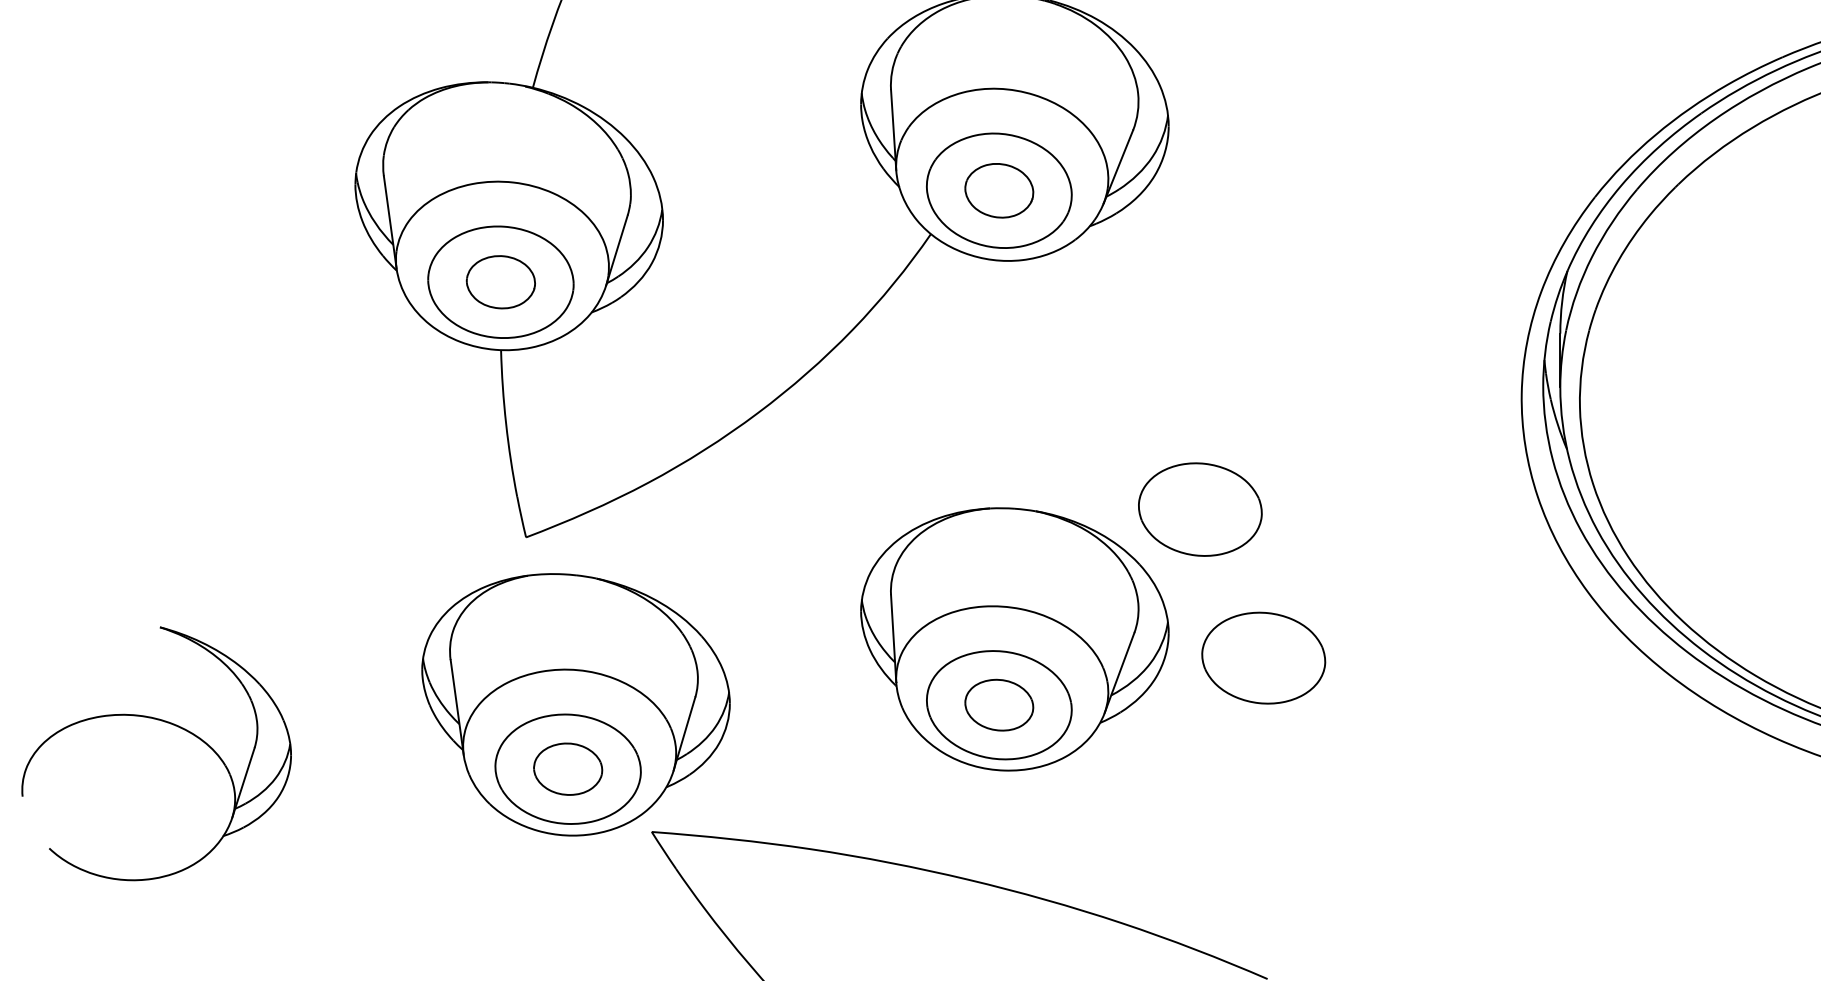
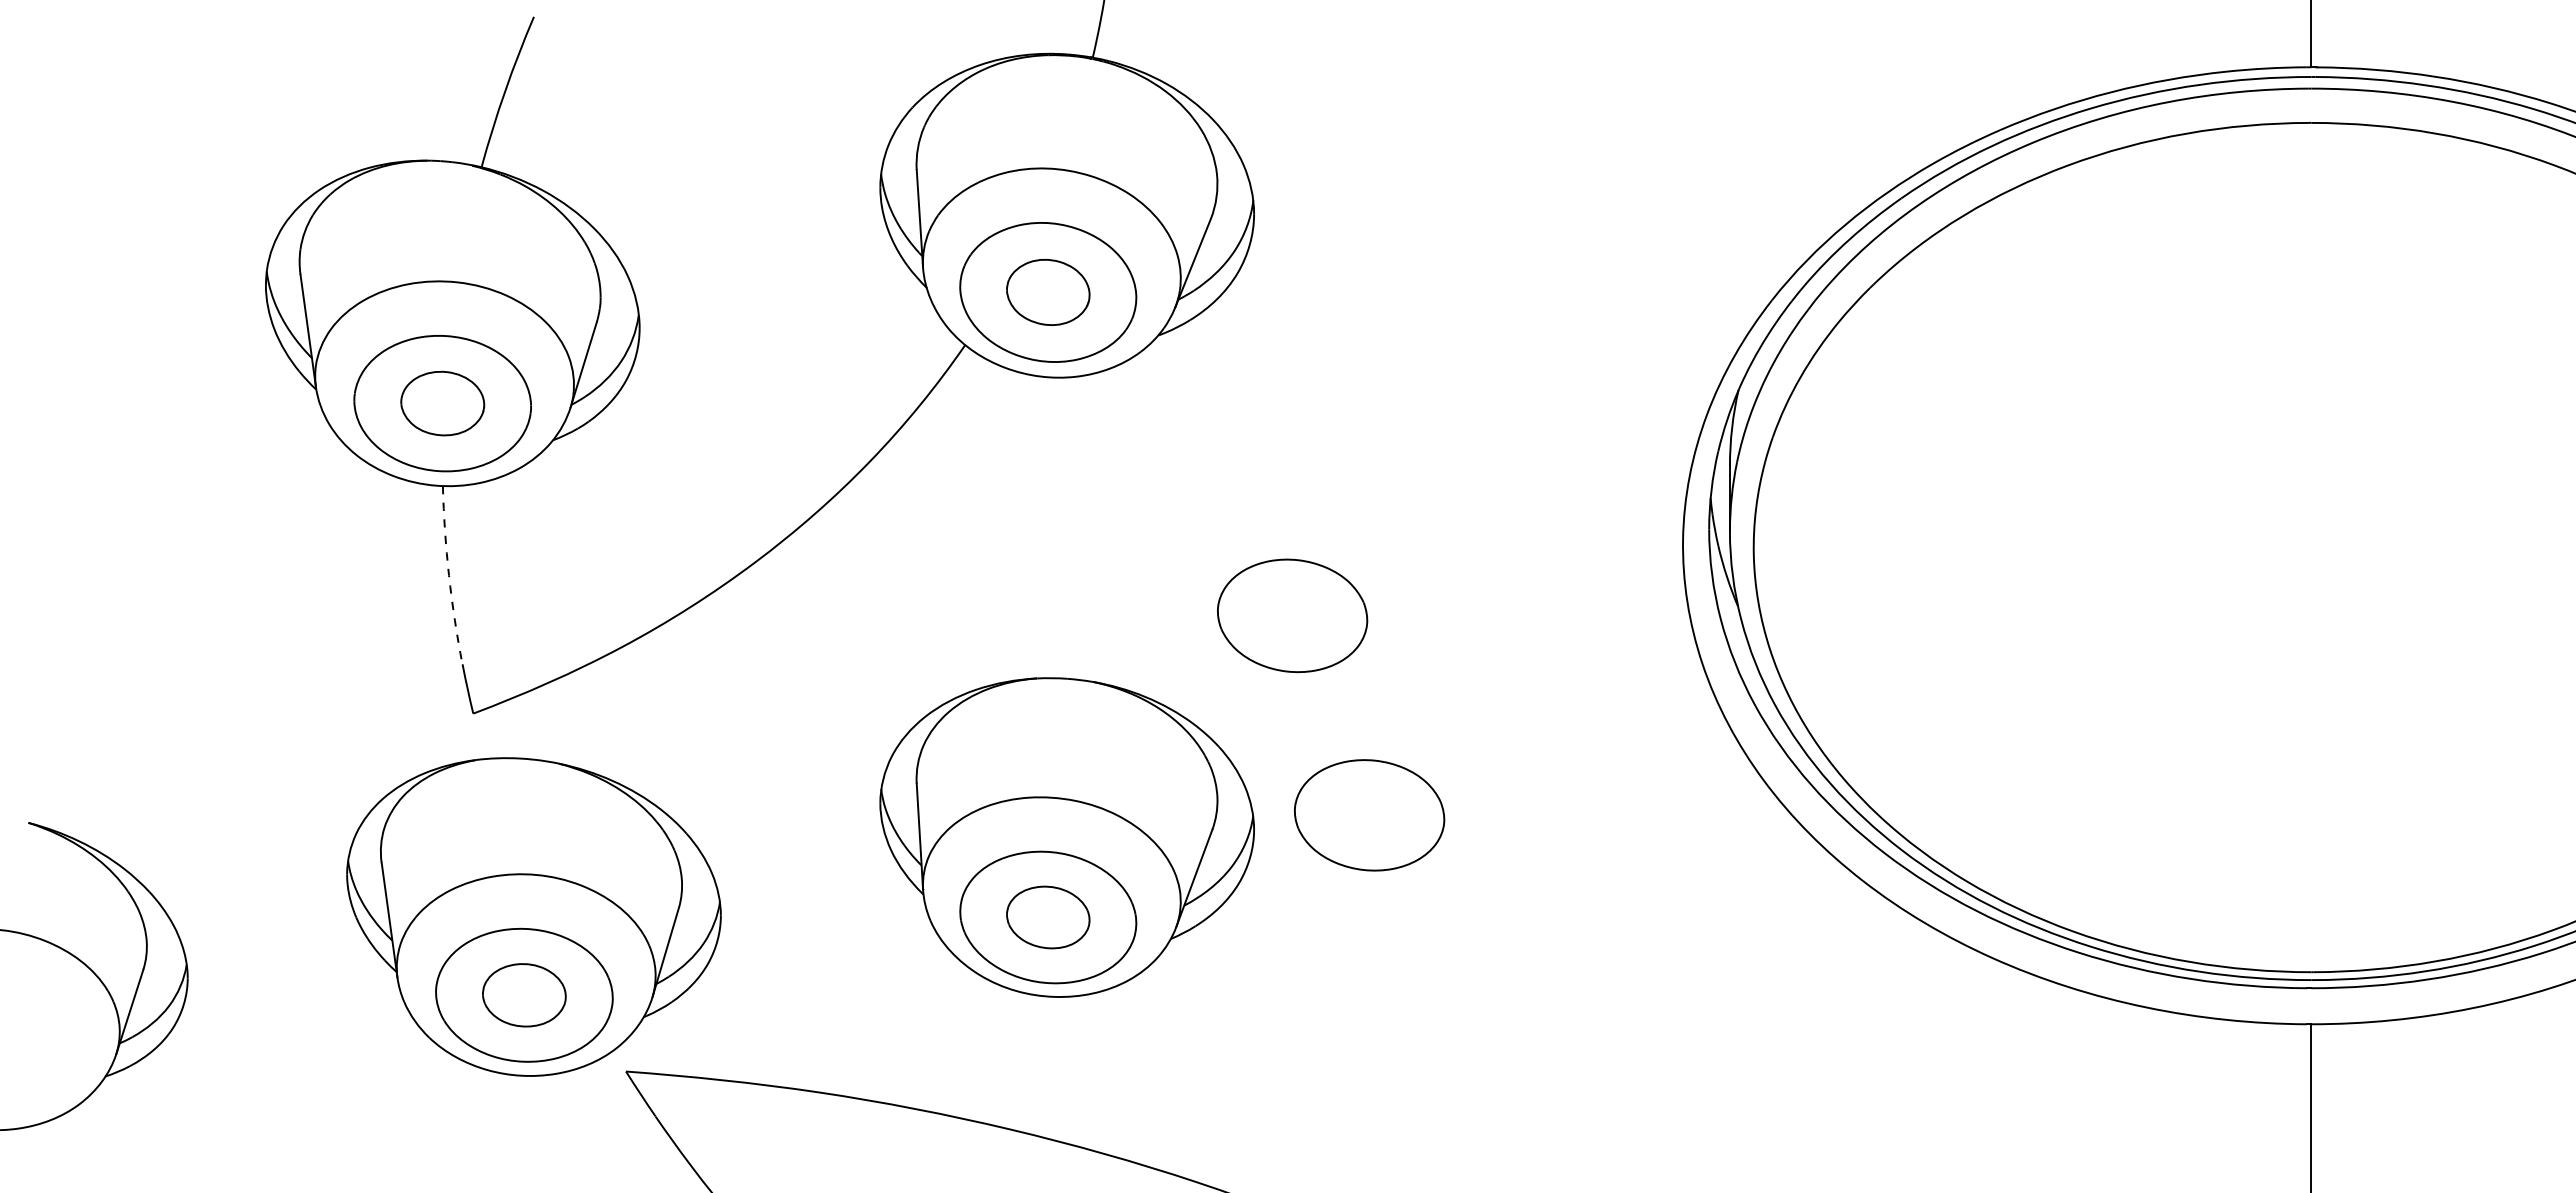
arc: (506, 423) -> (449, 575), solid -> dashed
part: (1200, 509) -> (1292, 615), moved
part: (1263, 658) -> (1369, 815), moved

